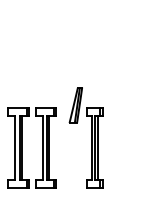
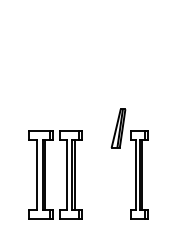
part: (85, 137) -> (129, 163), moved

